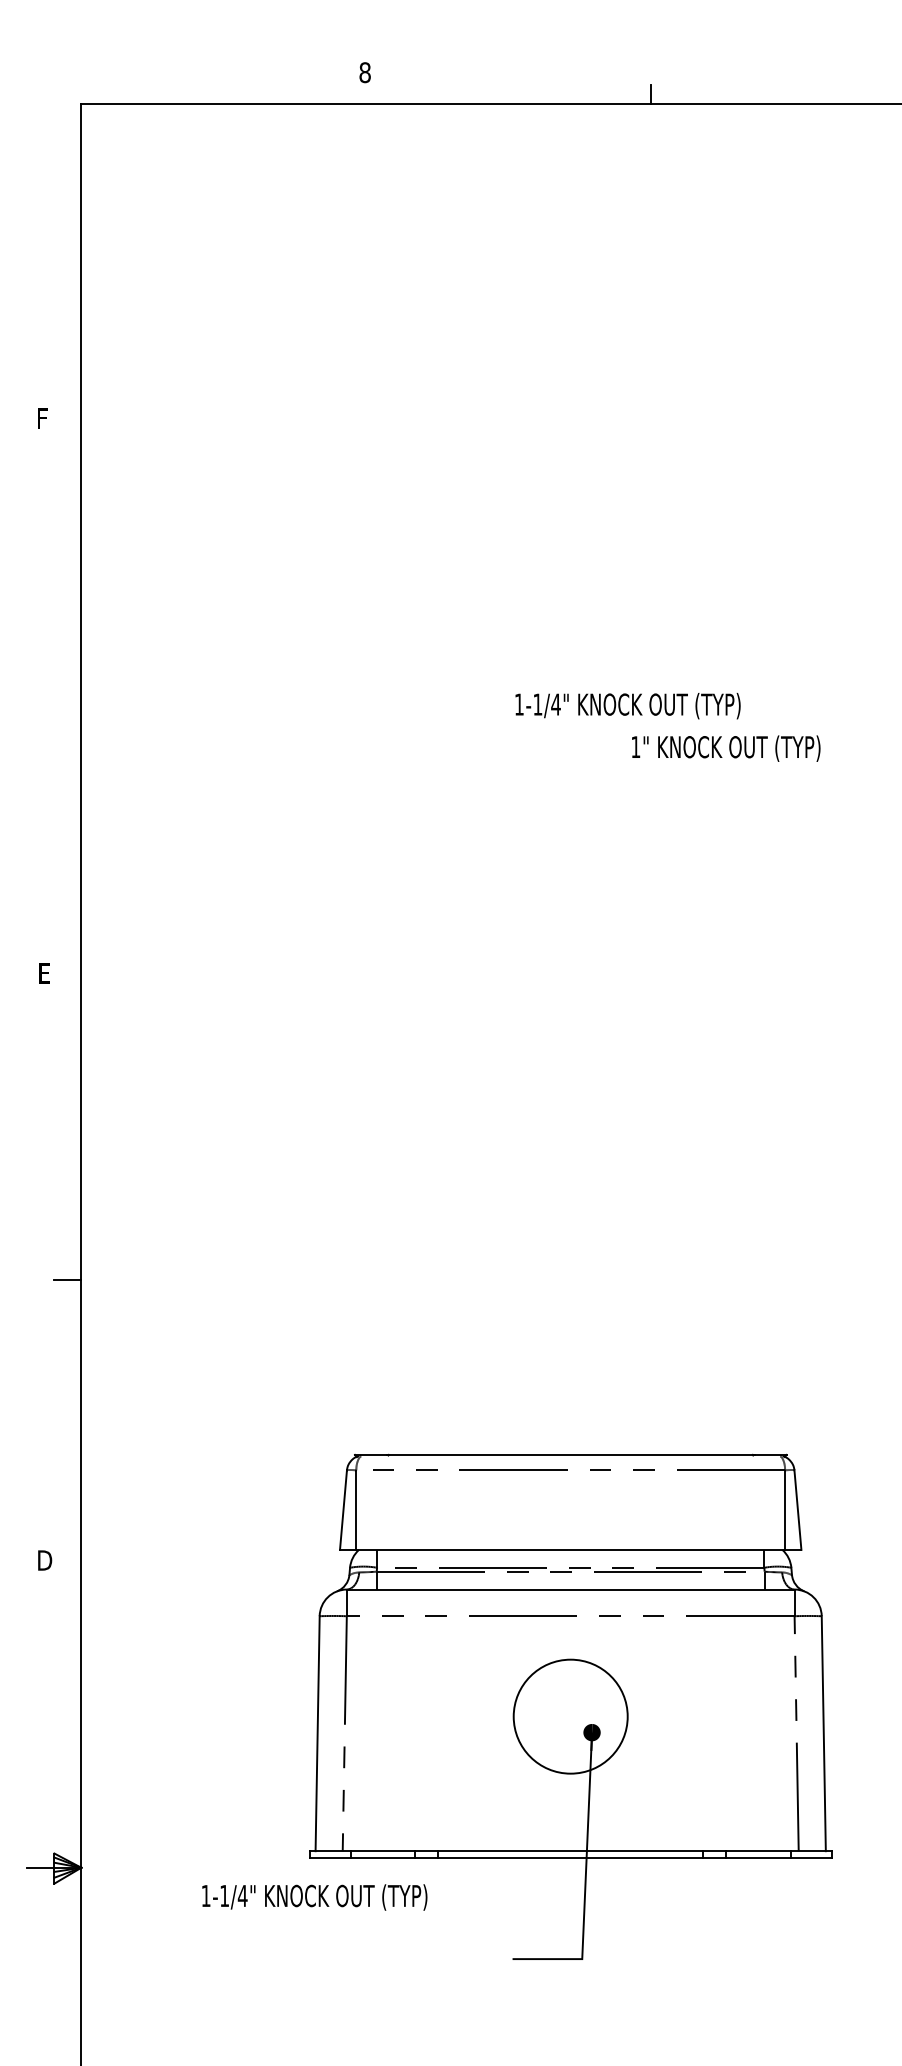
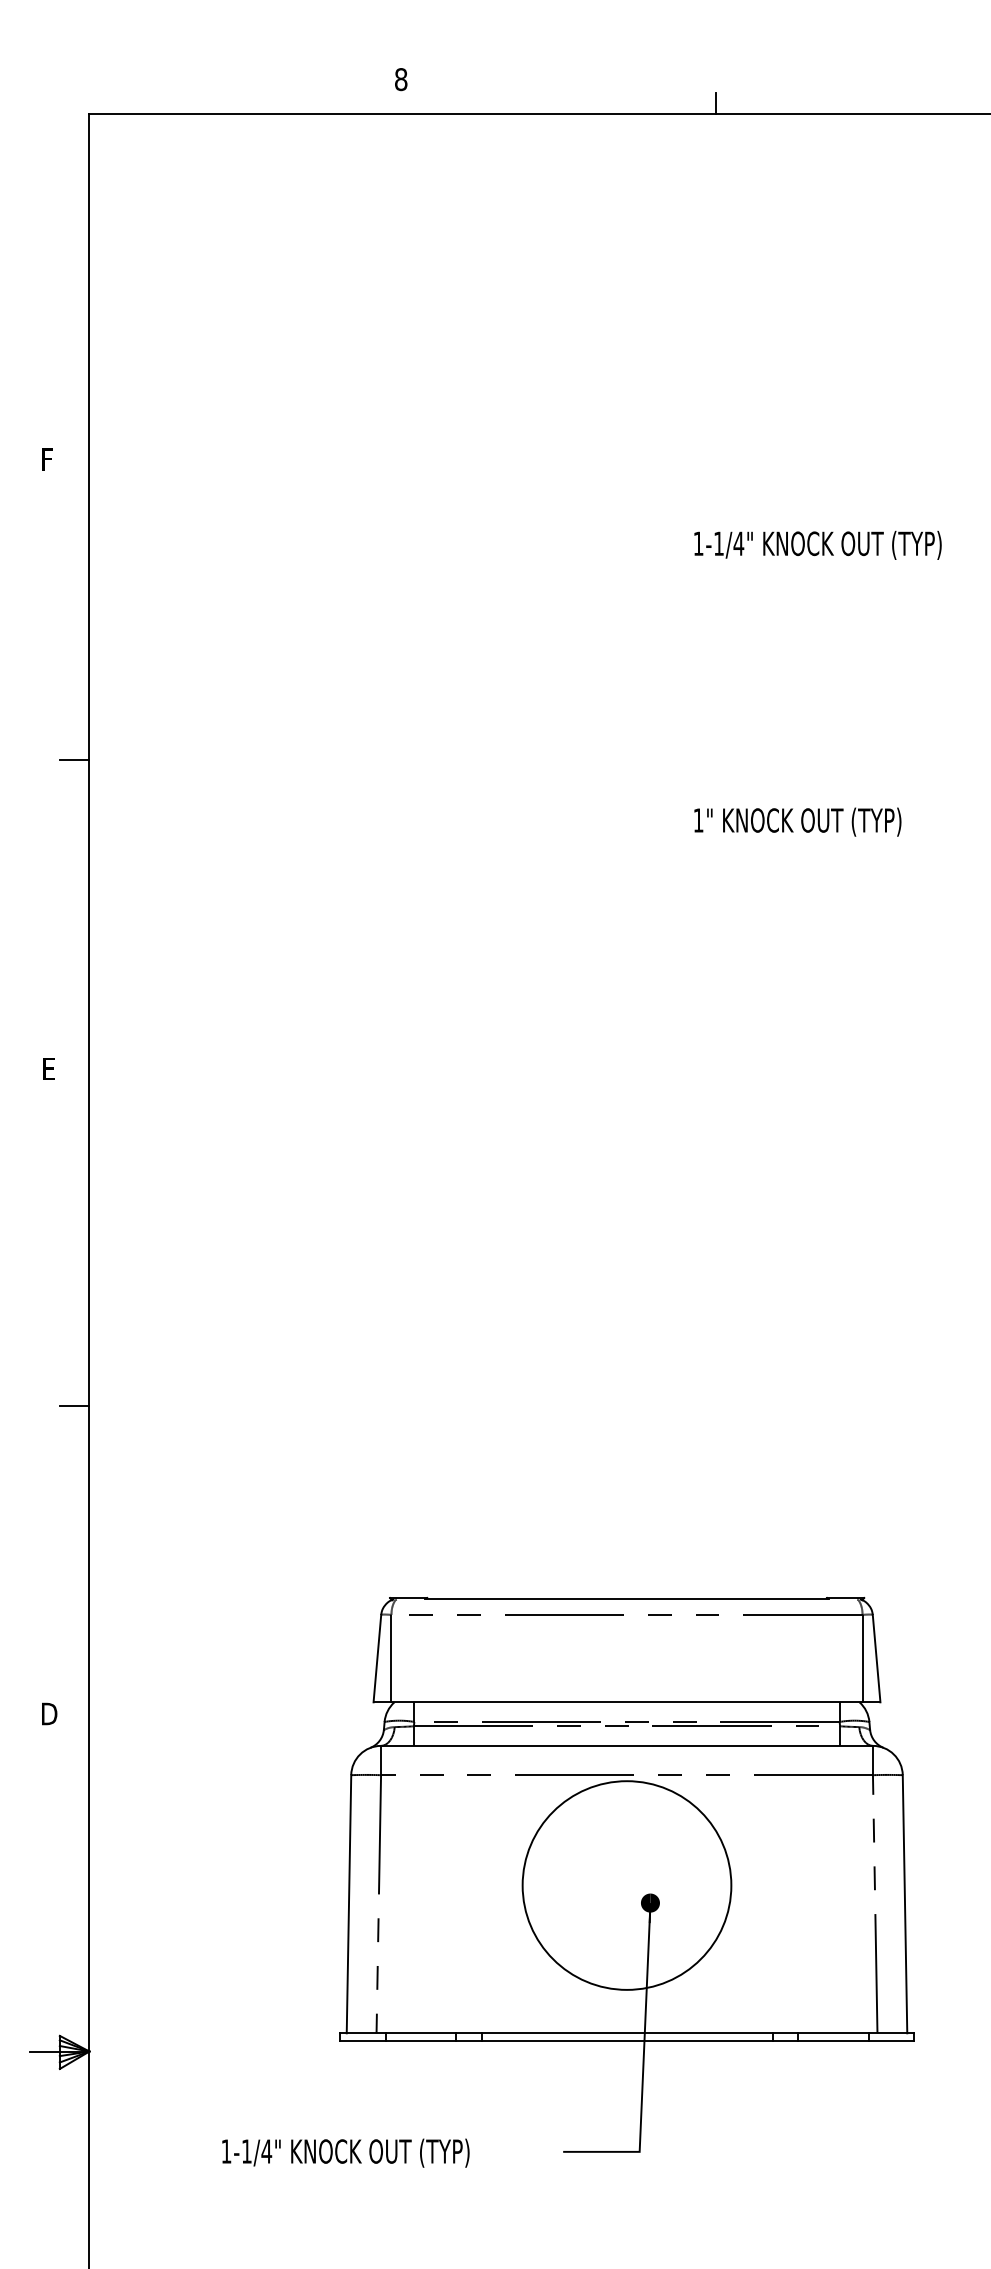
line: (67, 691) -> (74, 759), added
text: (627, 705) -> (817, 544), moved
circle: (570, 1716) -> (626, 1885), size x1.67
text: (314, 1896) -> (345, 2152), moved

